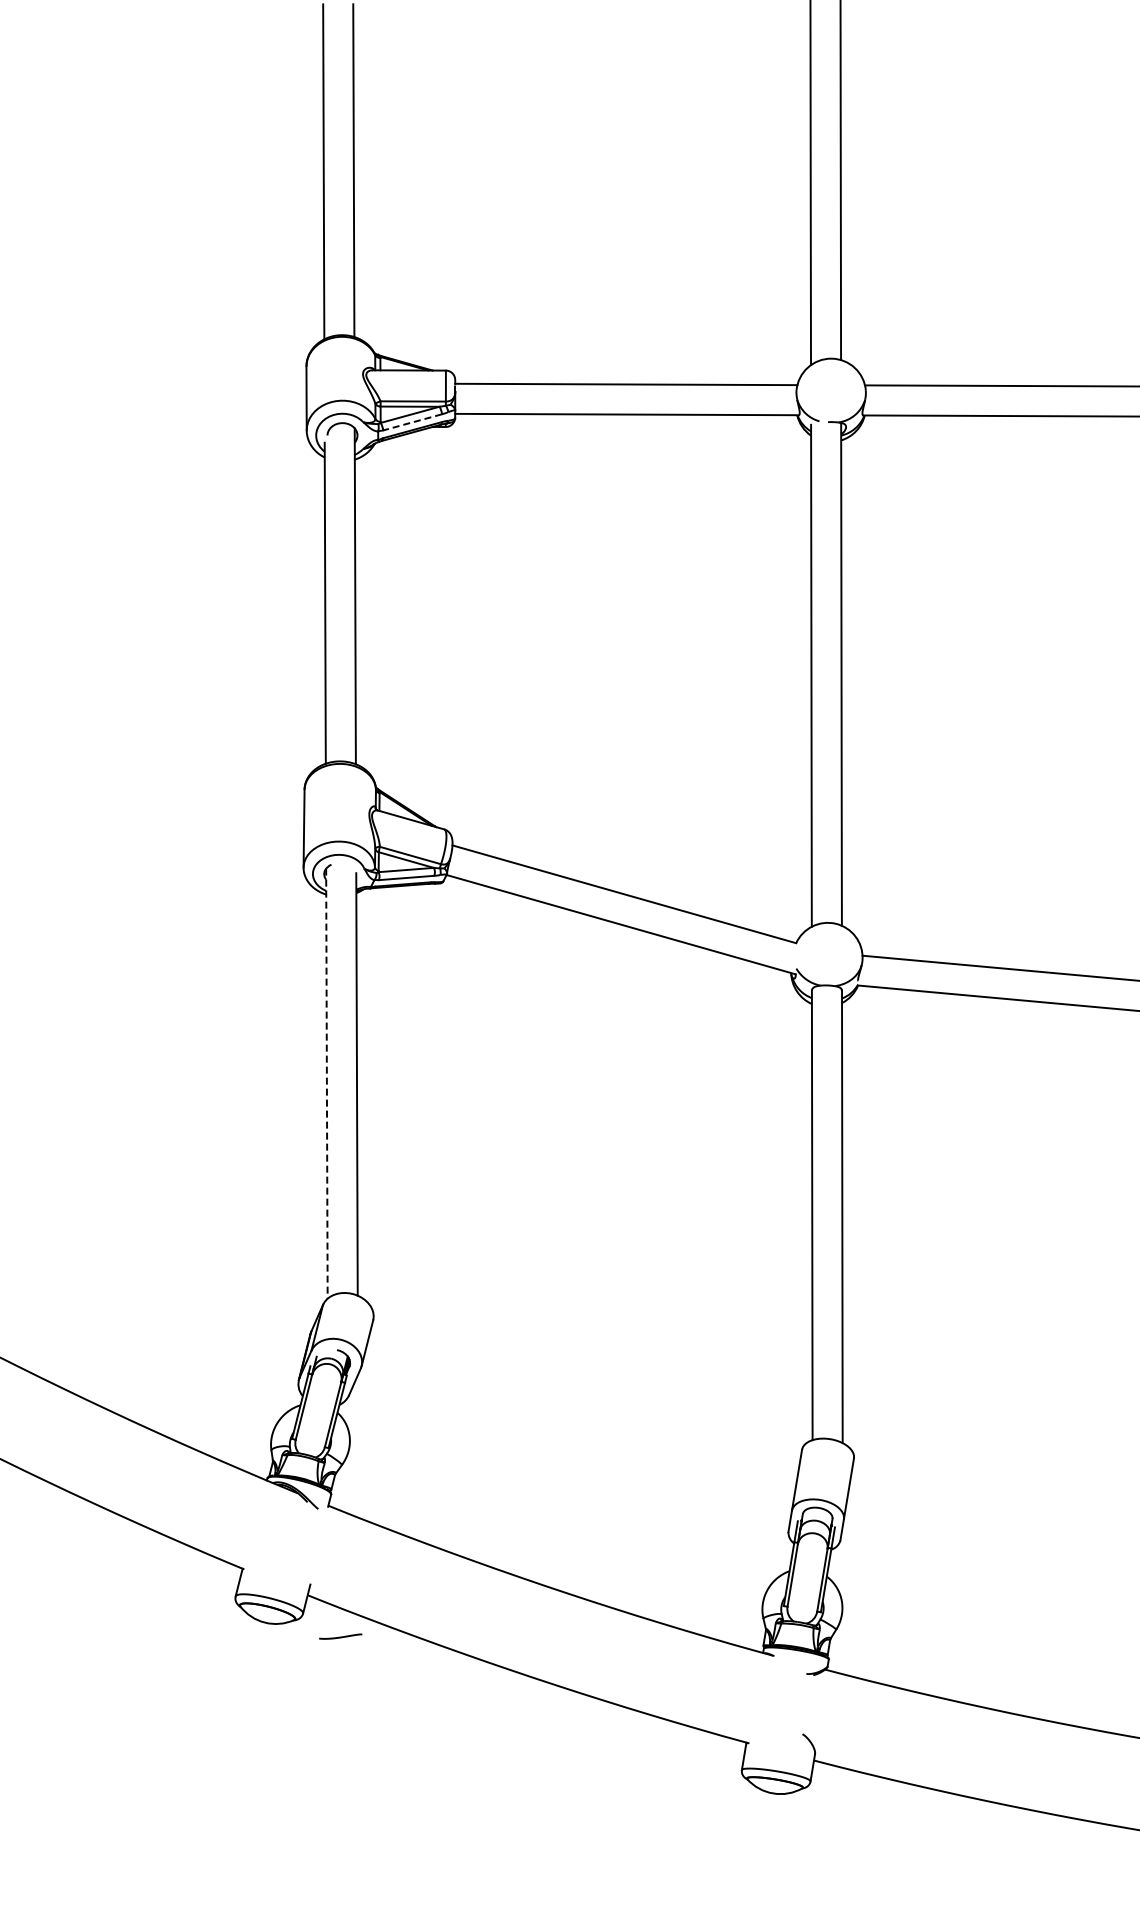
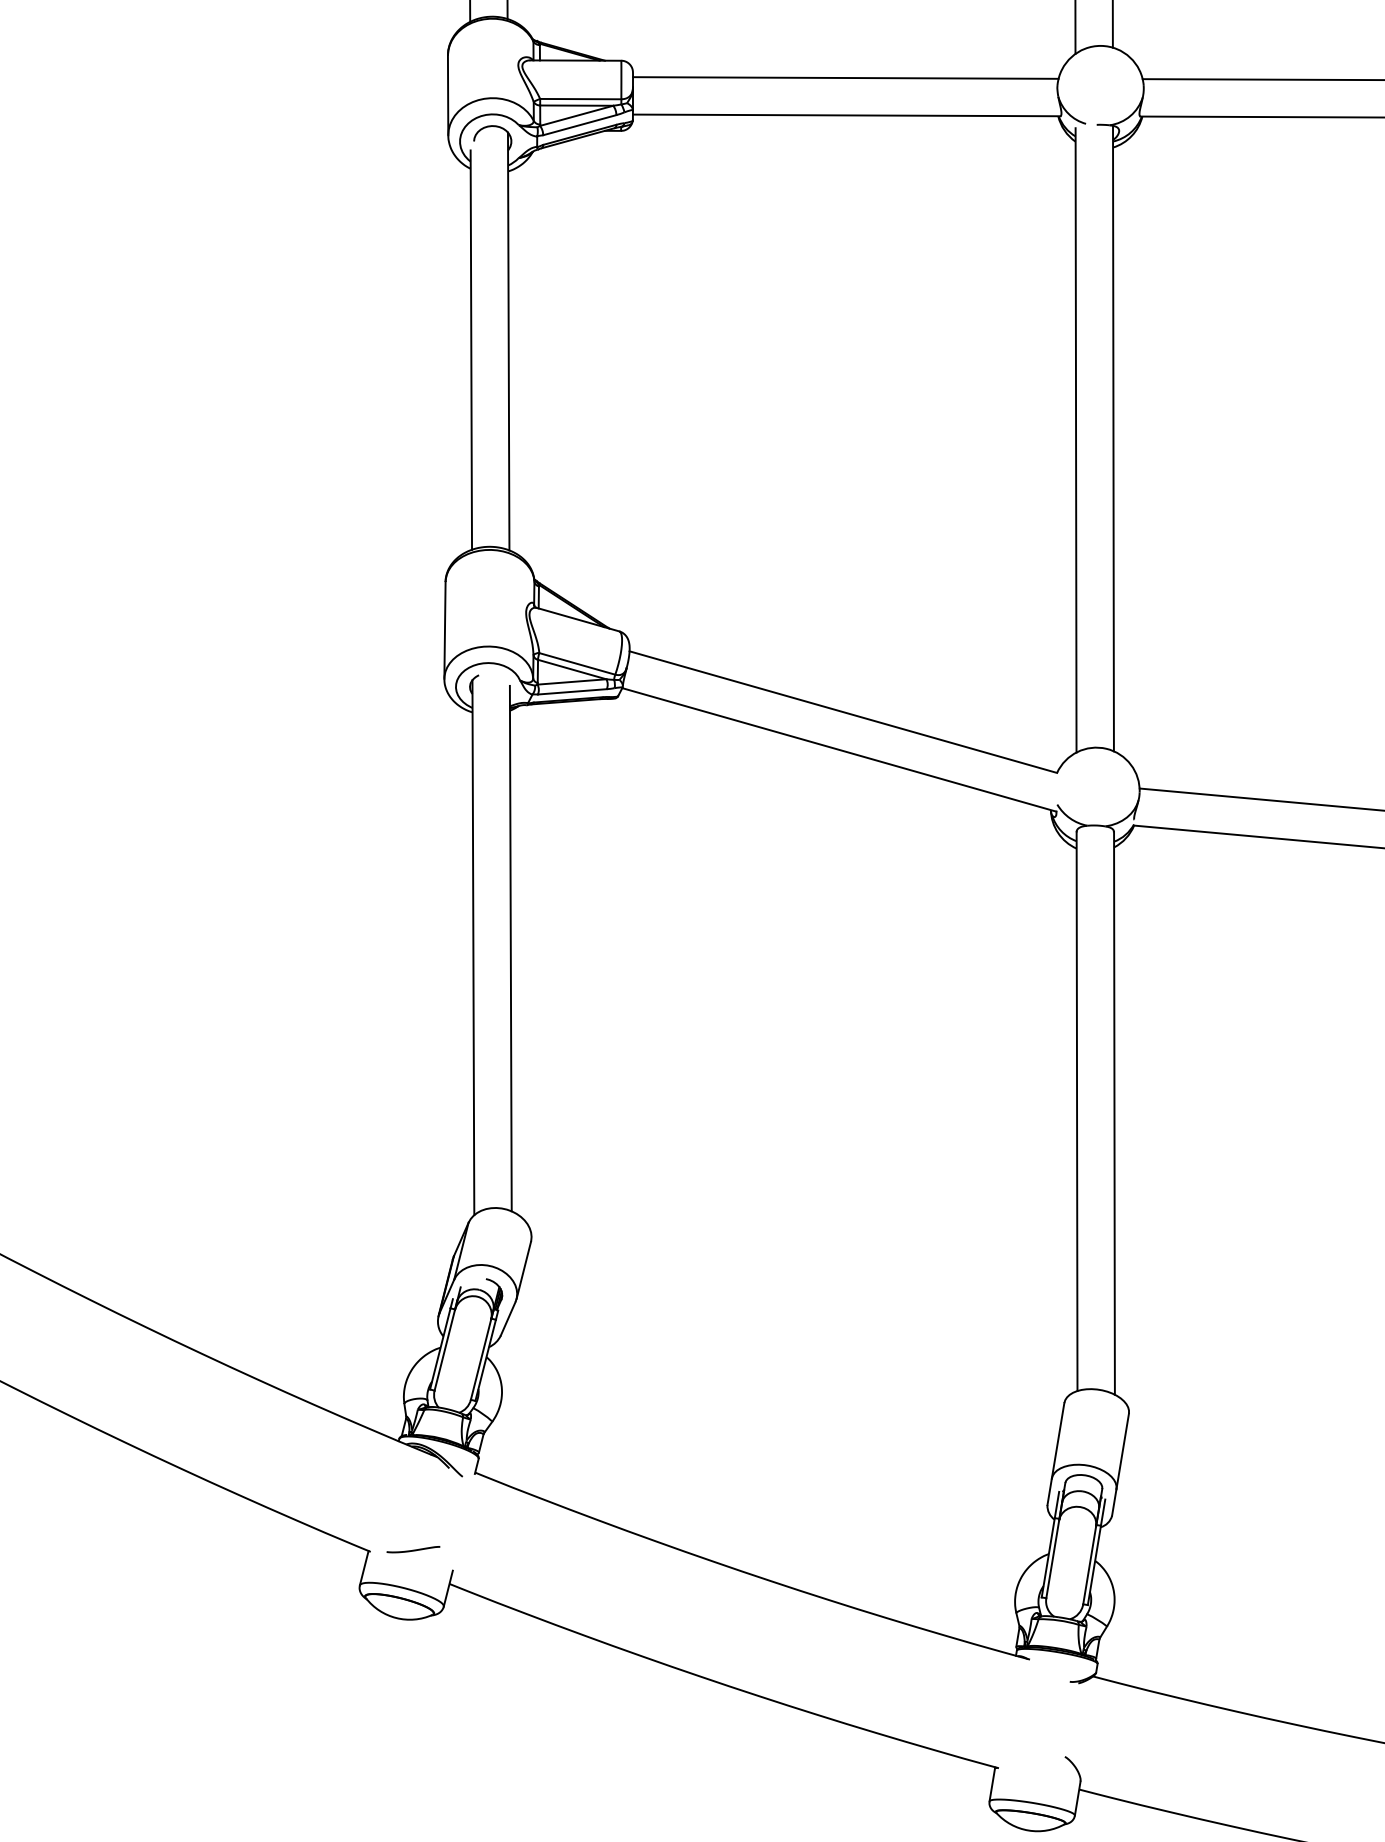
line: (412, 422) -> (579, 125), dashed -> solid
line: (326, 1084) -> (472, 948), dashed -> solid
curve: (340, 1636) -> (413, 1549), moved

